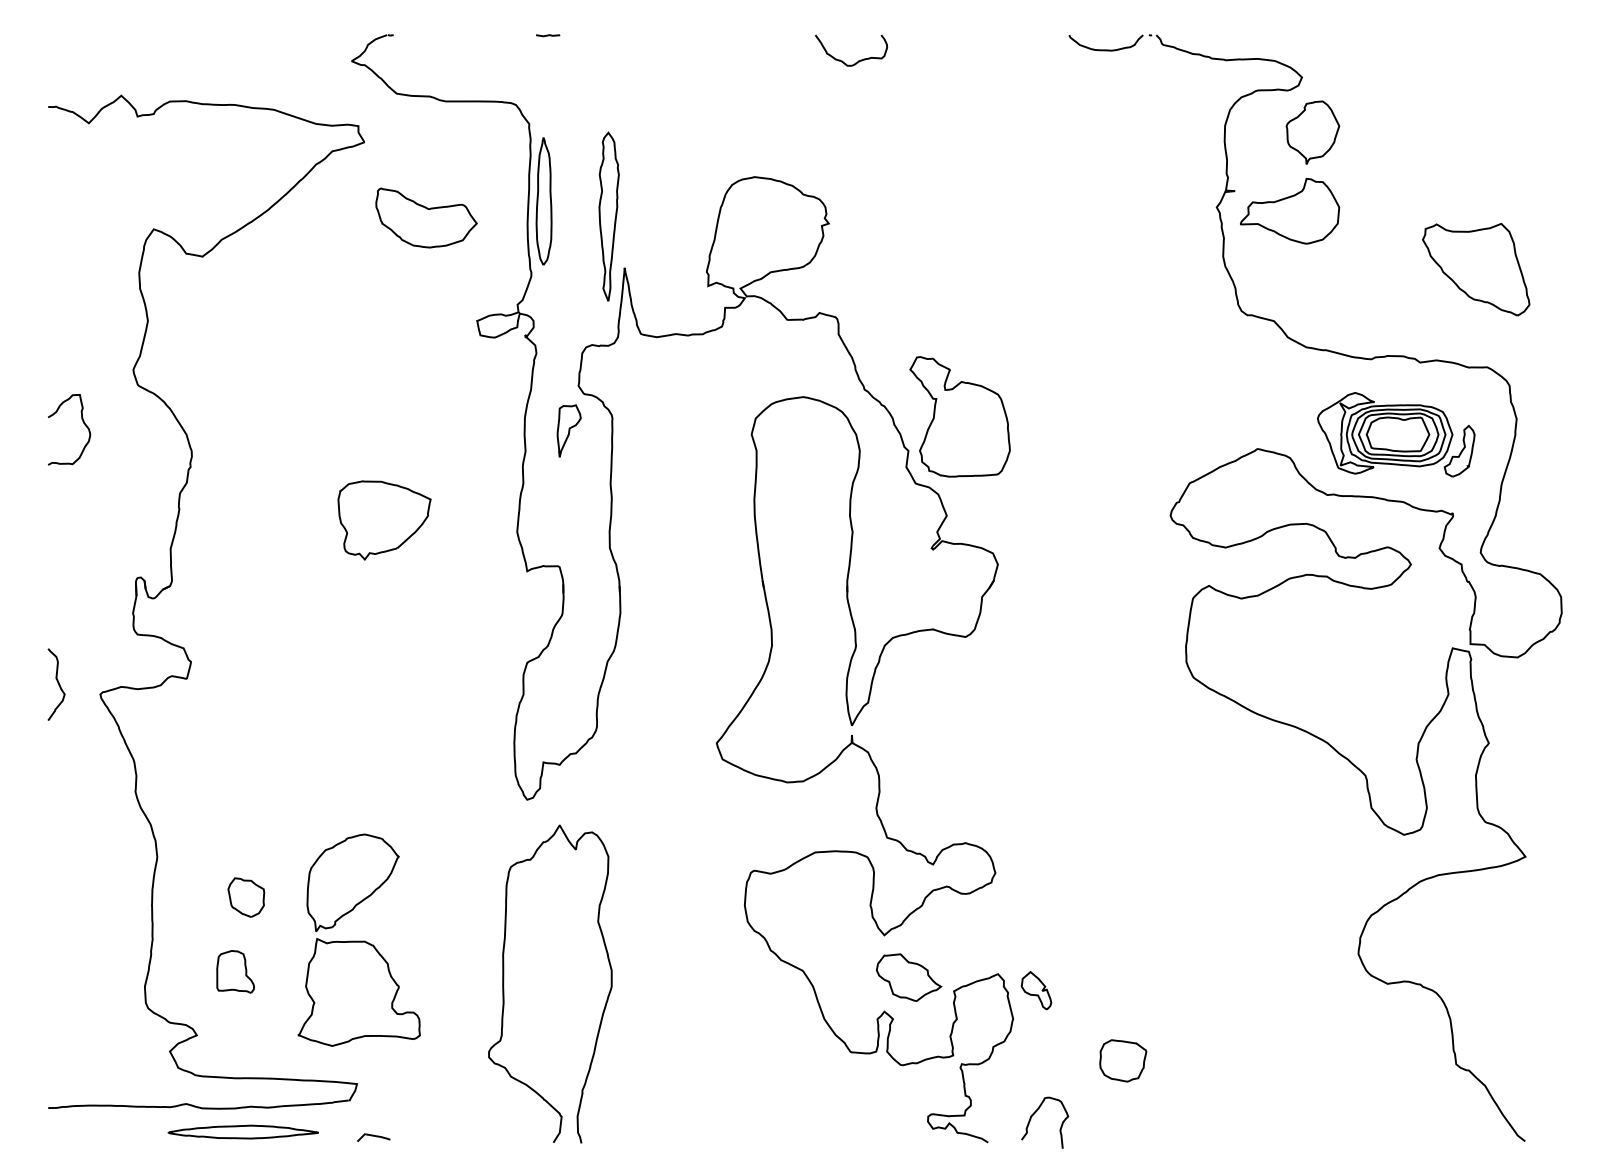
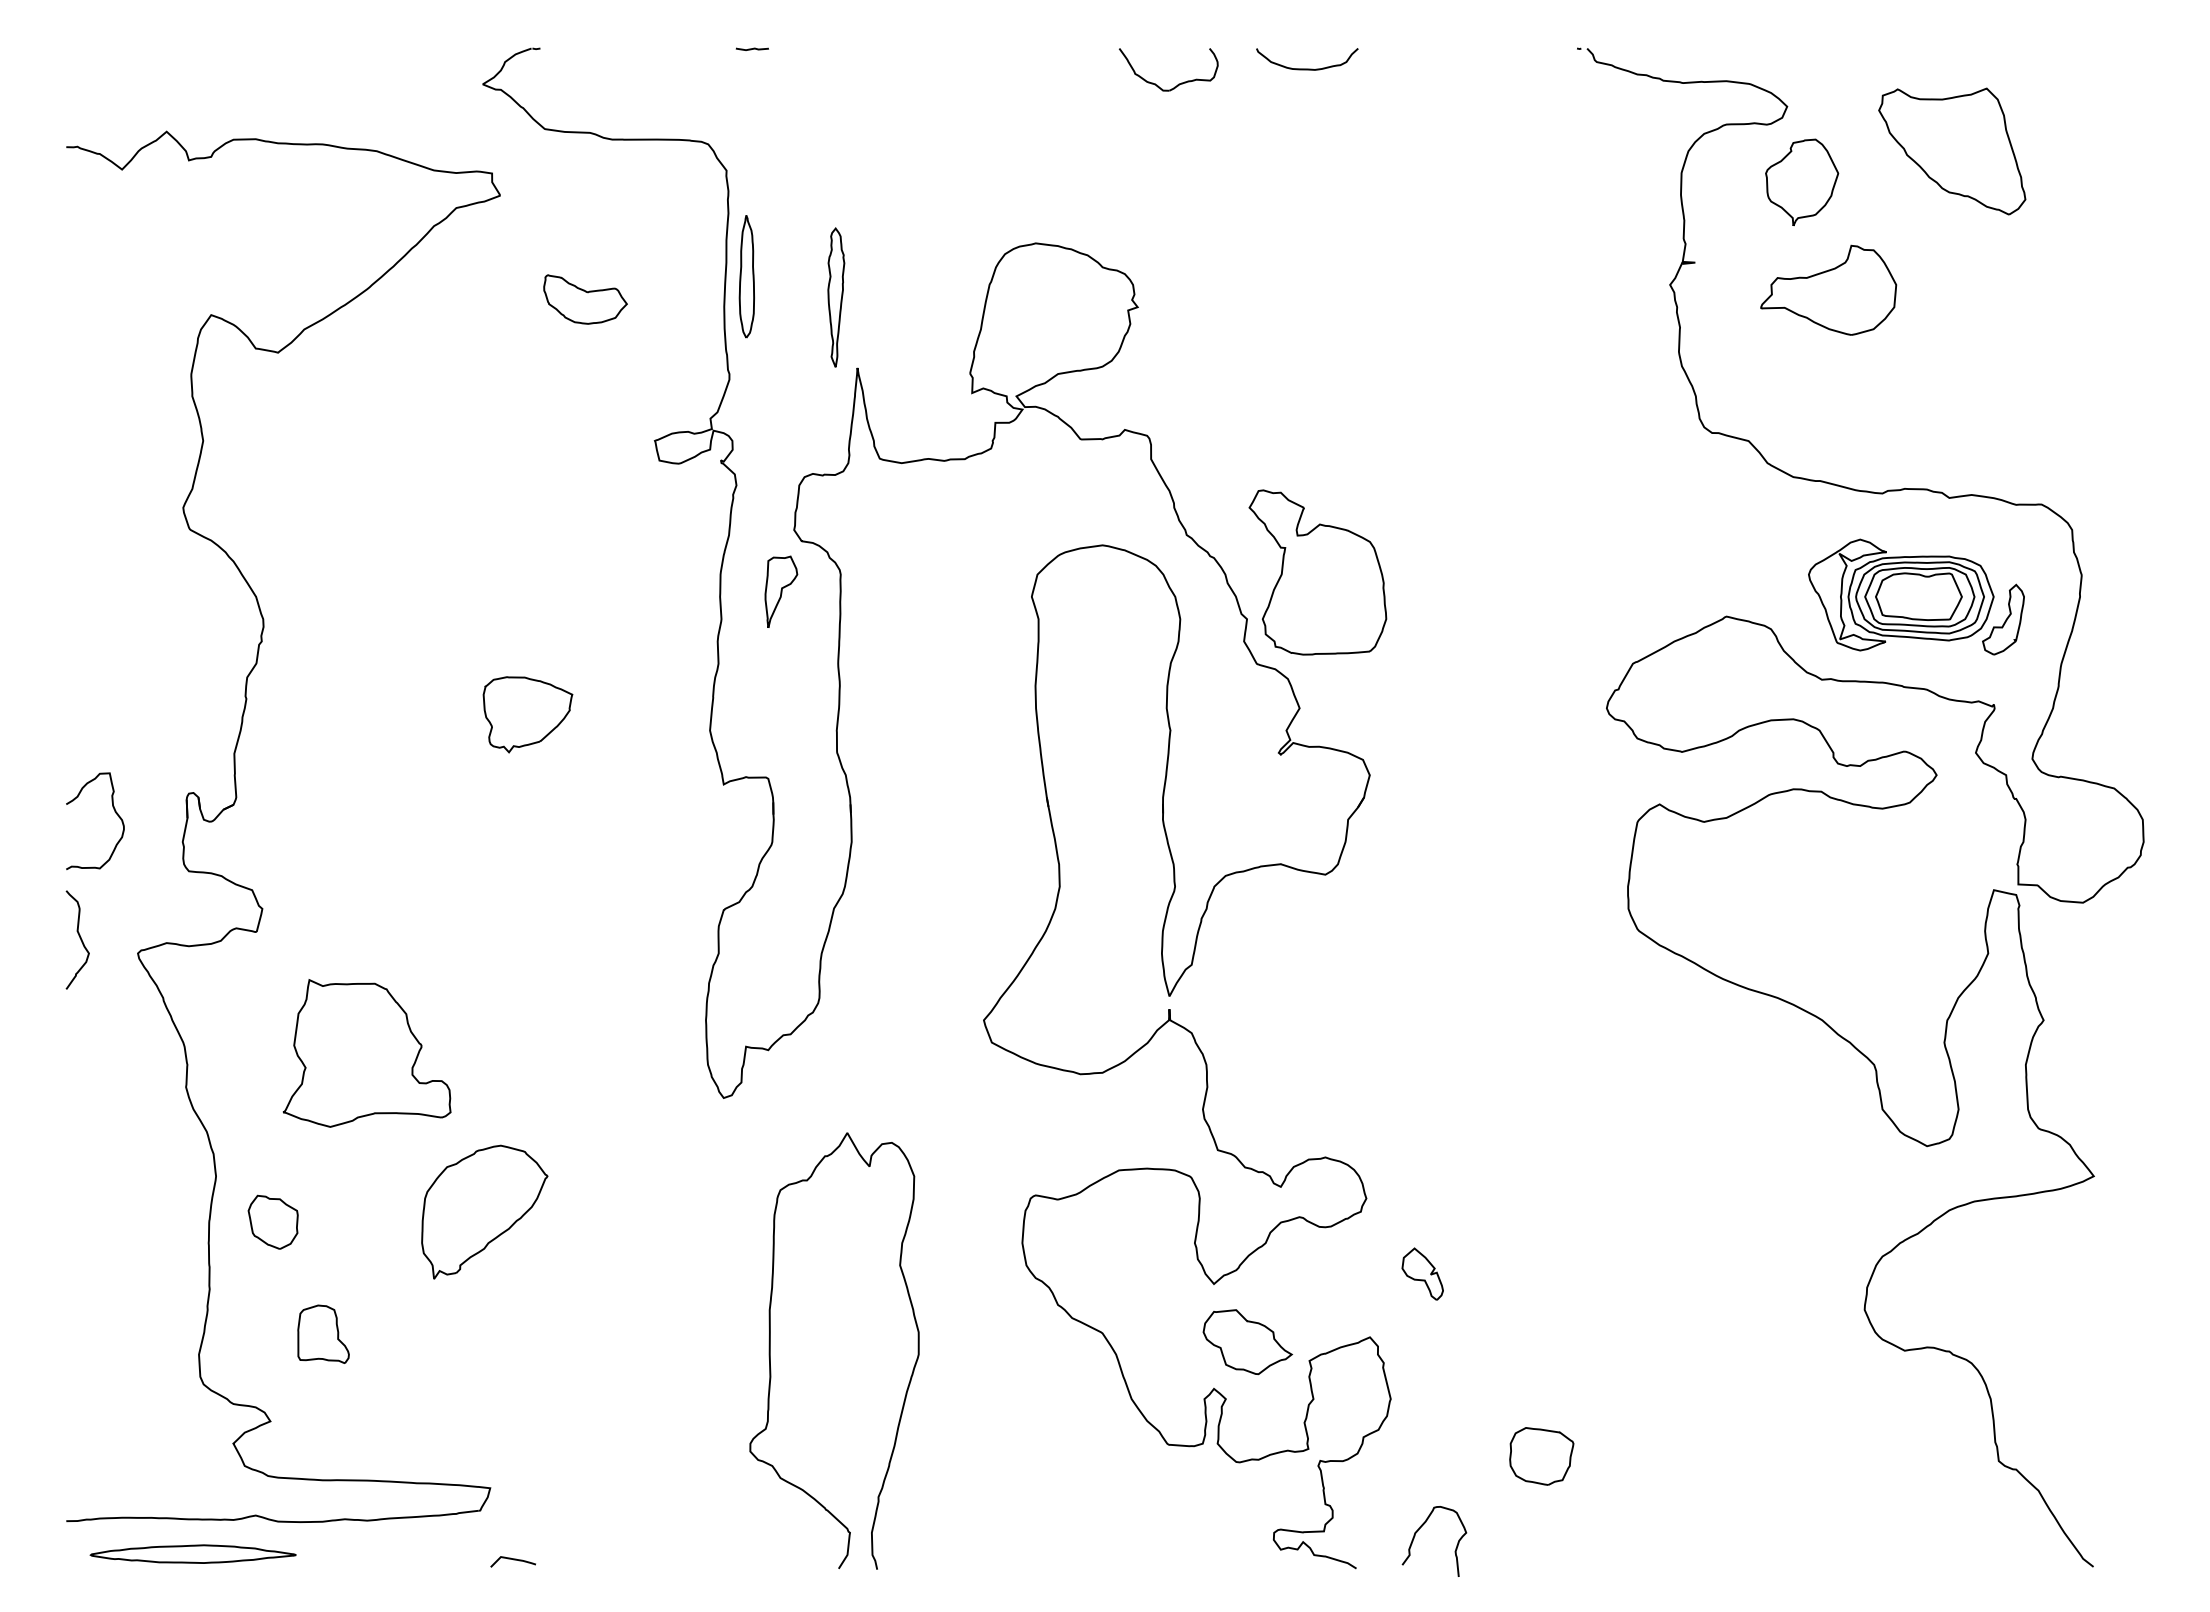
curve: (1106, 49) -> (1307, 68), moved
part: (543, 201) -> (746, 276), size x0.7
part: (1289, 210) -> (1828, 289), moved
part: (609, 216) -> (836, 297), size x0.6
part: (426, 217) -> (585, 299), size x0.6
part: (1476, 269) -> (1952, 151), moved
curve: (83, 422) -> (114, 811), moved
part: (384, 520) -> (527, 714), size x0.7
part: (245, 897) -> (272, 1221), moved
curve: (503, 983) -> (770, 1350), moved
part: (1036, 990) -> (1422, 1273), moved
part: (358, 992) -> (366, 1053), moved
part: (242, 1131) -> (192, 1553), moved

